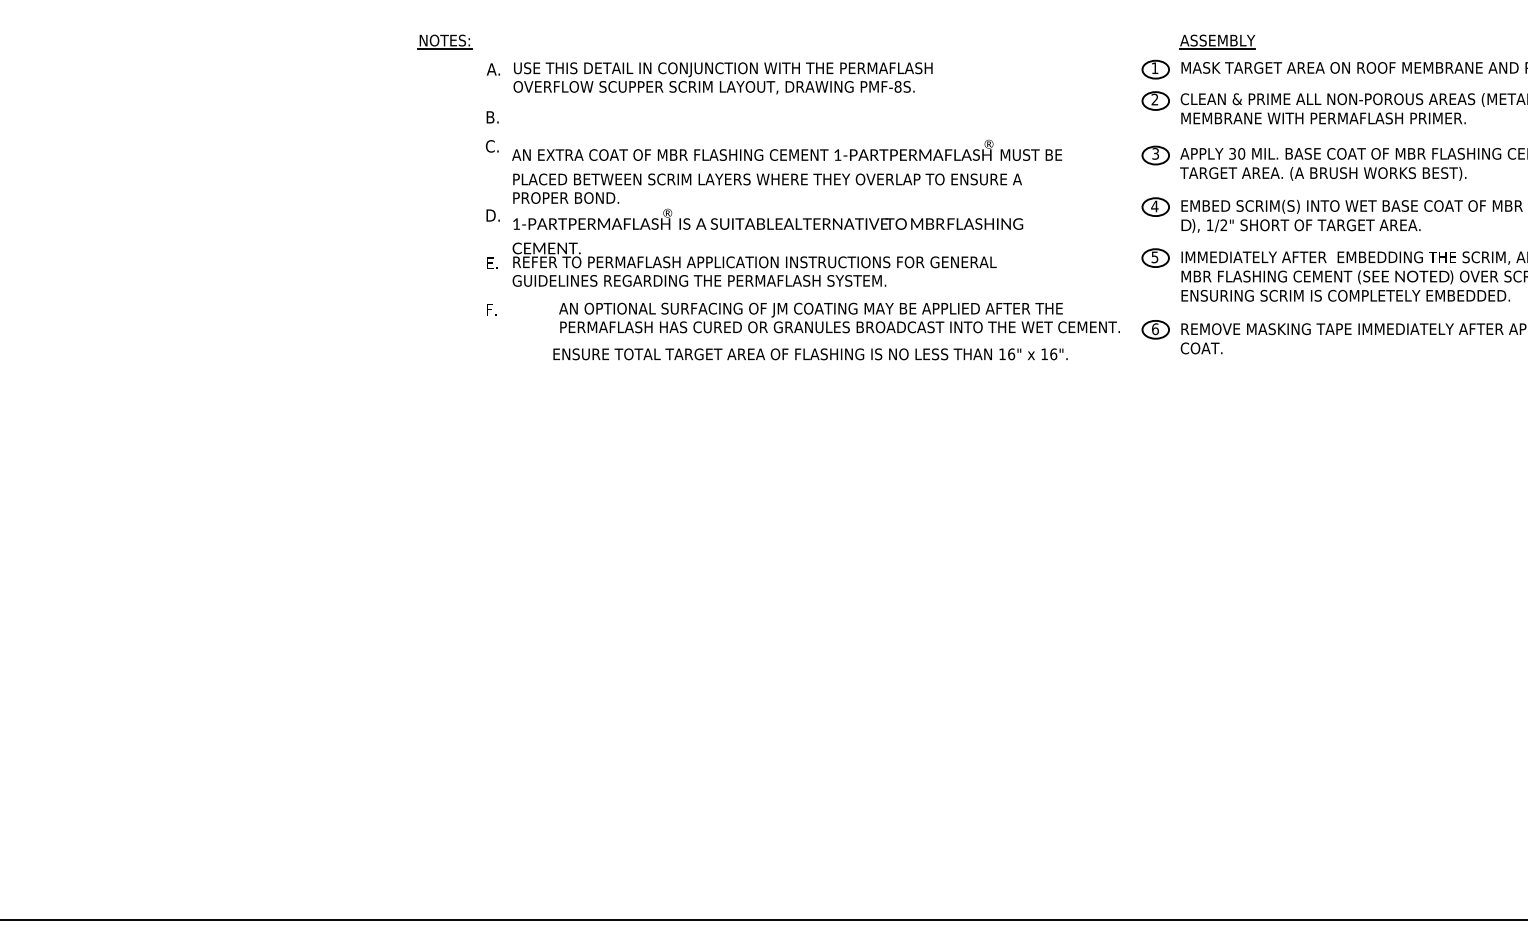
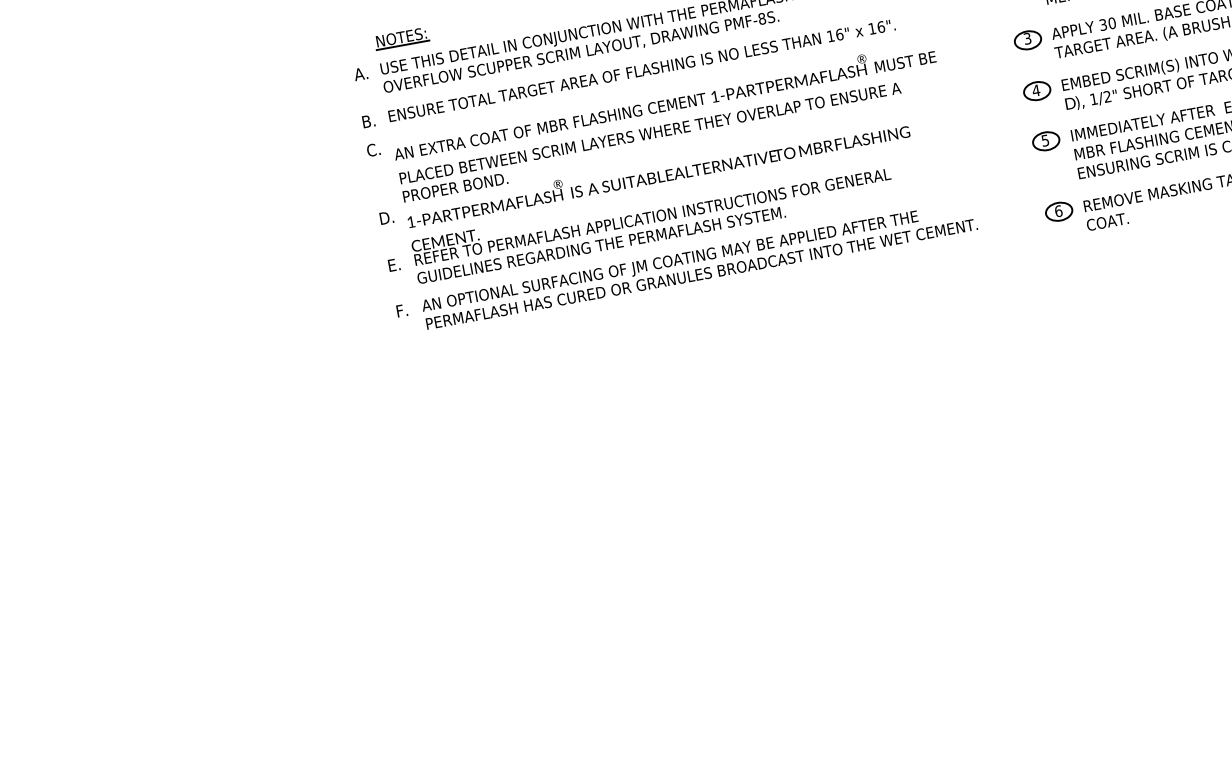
part: (444, 41) -> (401, 38), moved
text: (839, 317) -> (699, 264), moved
text: (810, 354) -> (641, 70), moved

